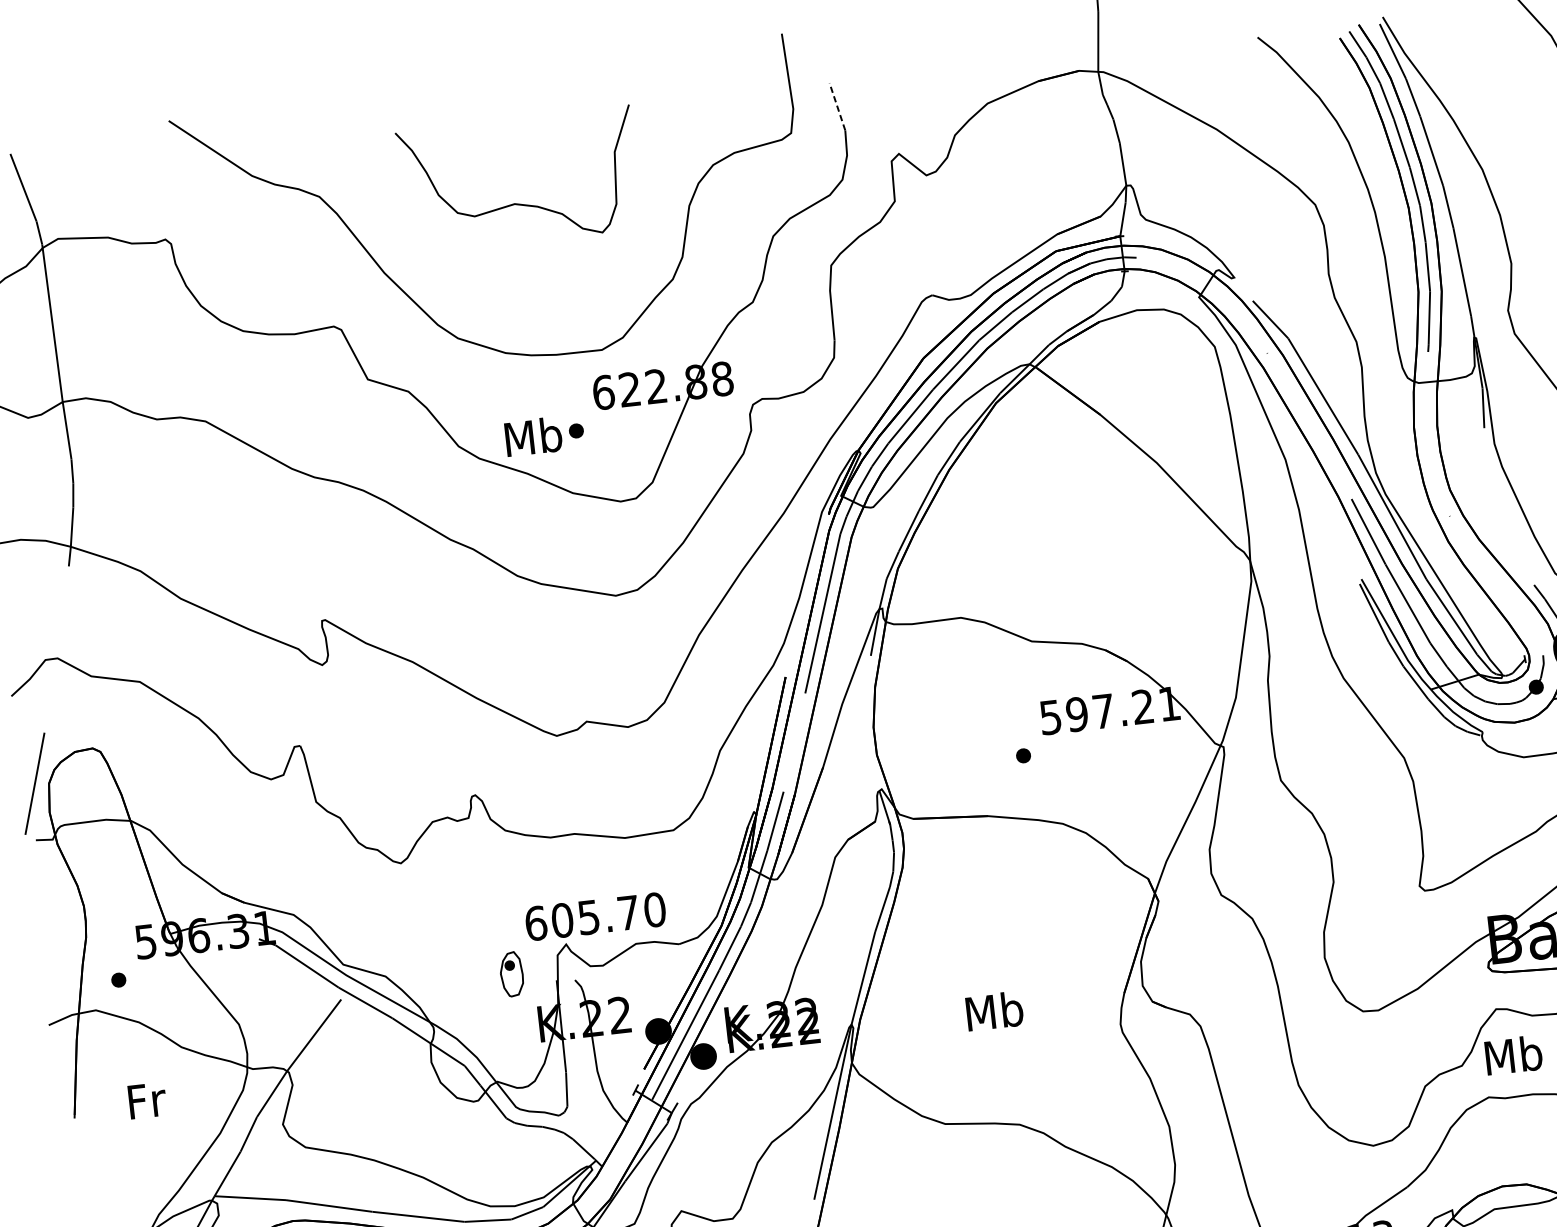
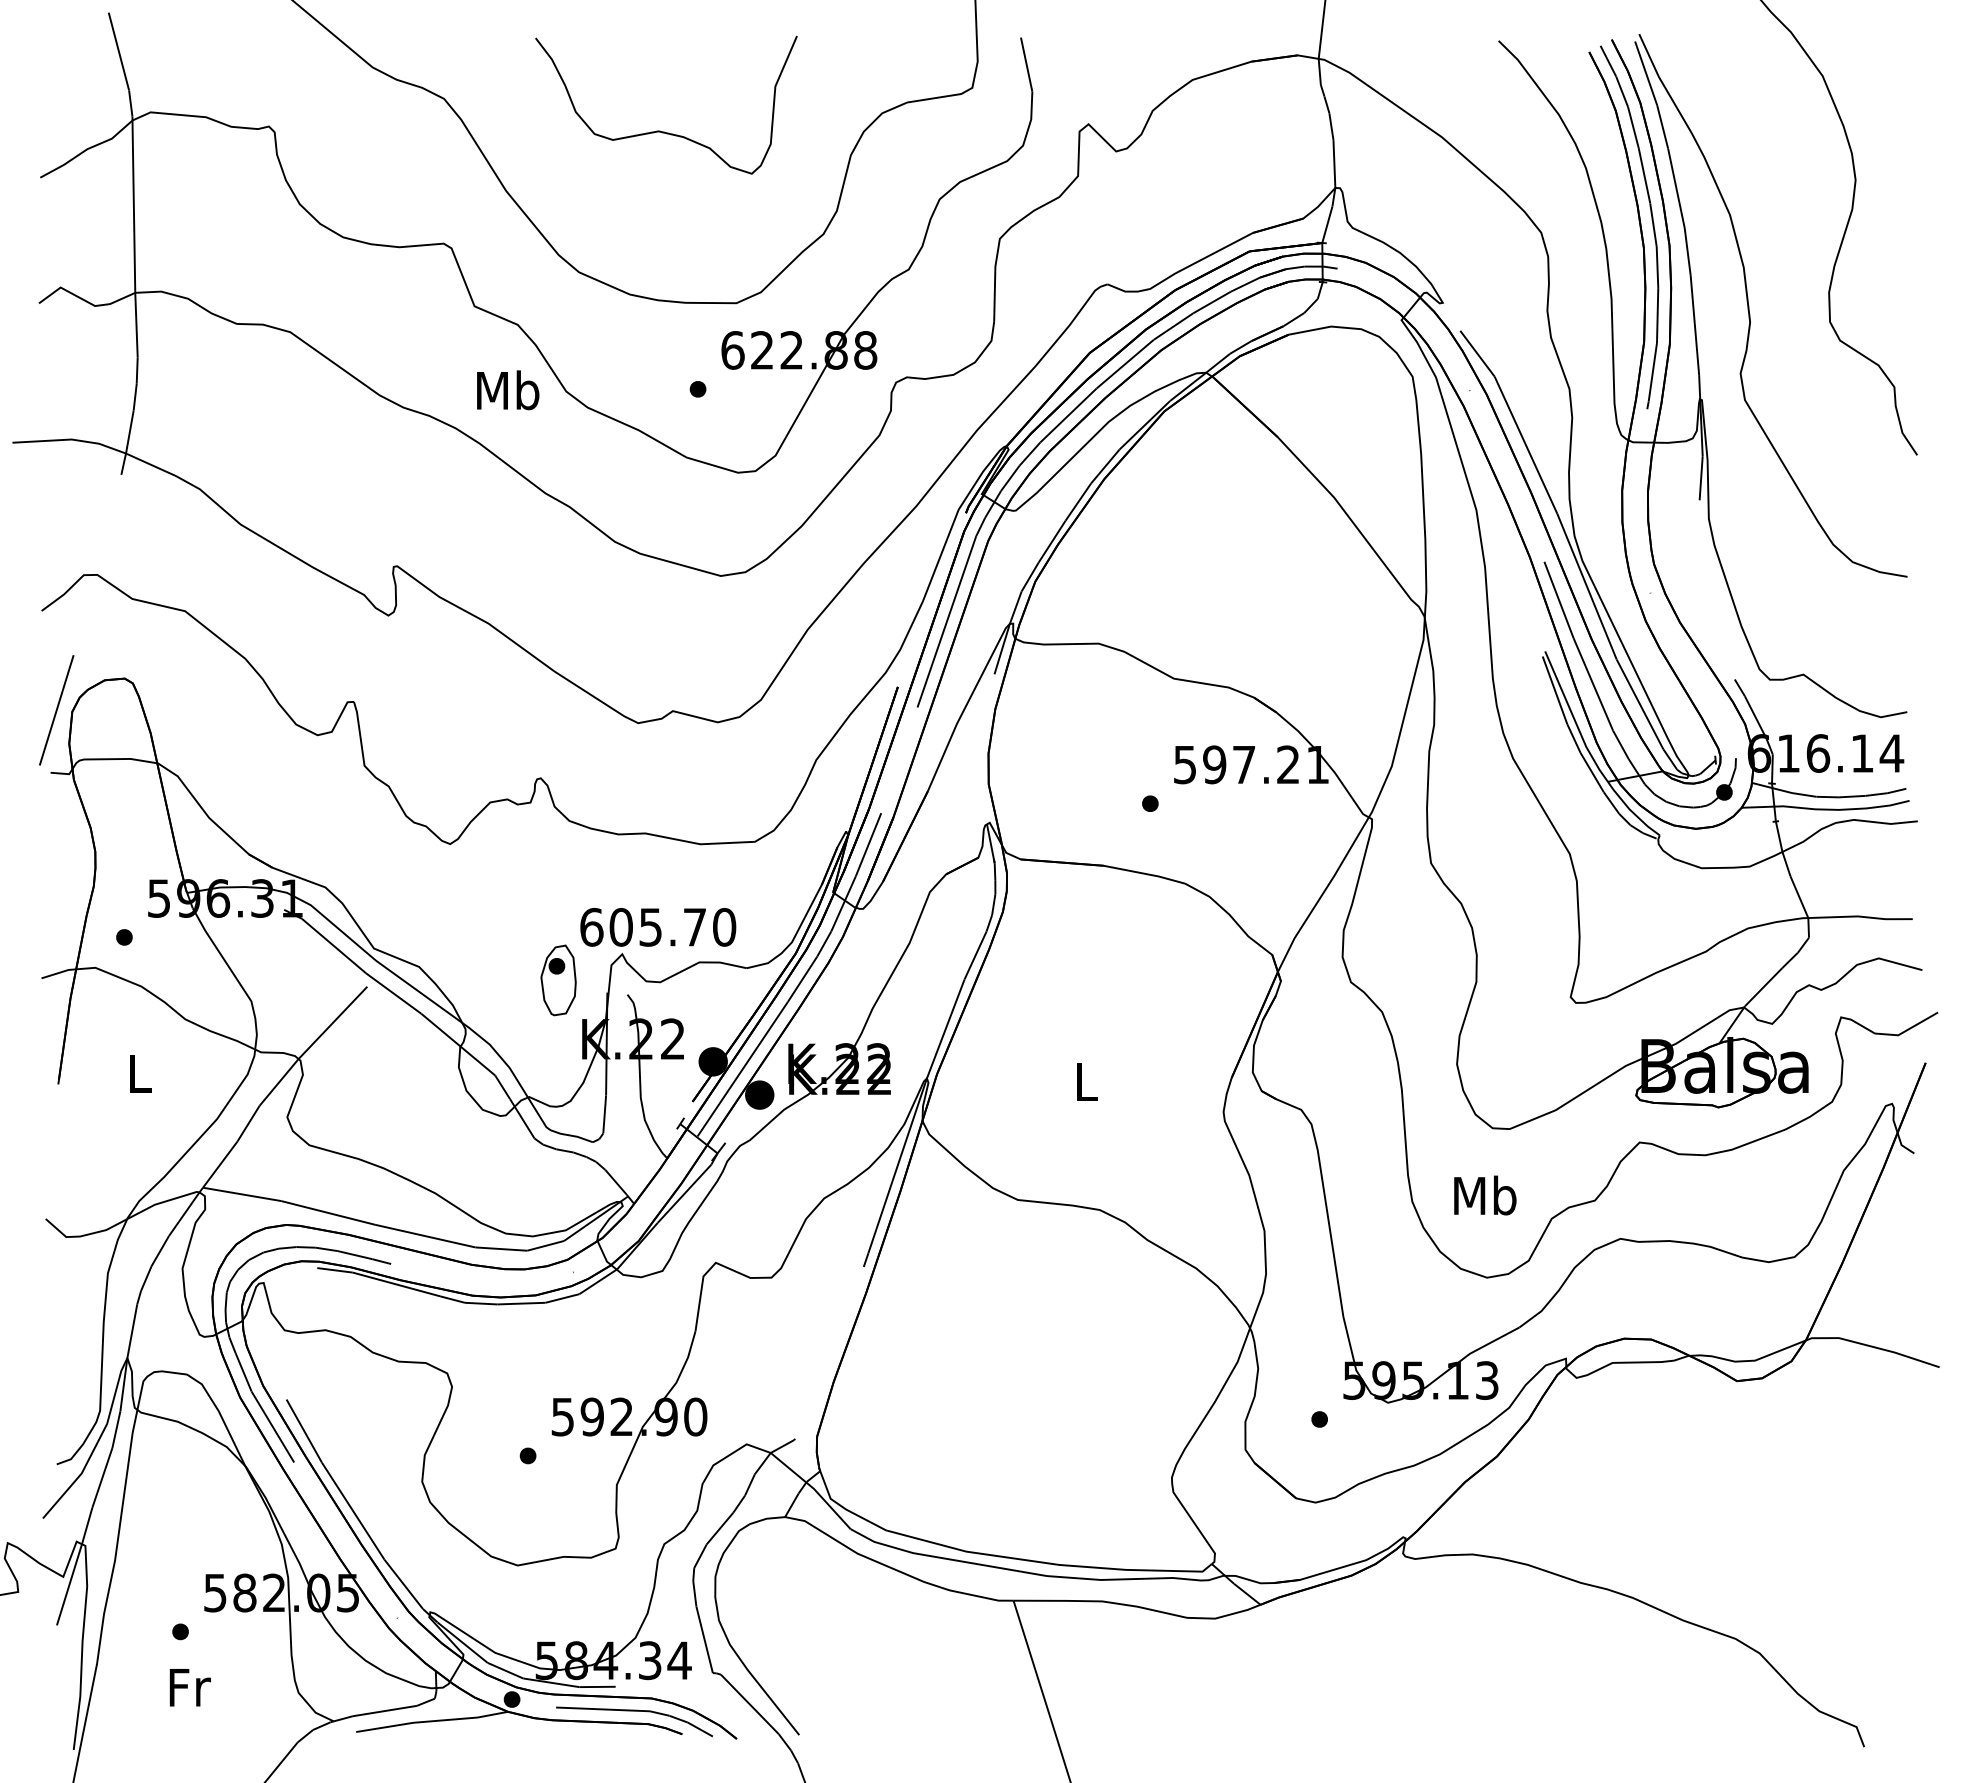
line: (837, 106) -> (1026, 64), dashed -> solid
text: (533, 436) -> (508, 390), moved
part: (511, 974) -> (558, 980), size x1.43
text: (994, 1011) -> (1086, 1081), Mb -> L
text: (1513, 1055) -> (1485, 1195), moved
text: (147, 1100) -> (140, 1073), Fr -> L

